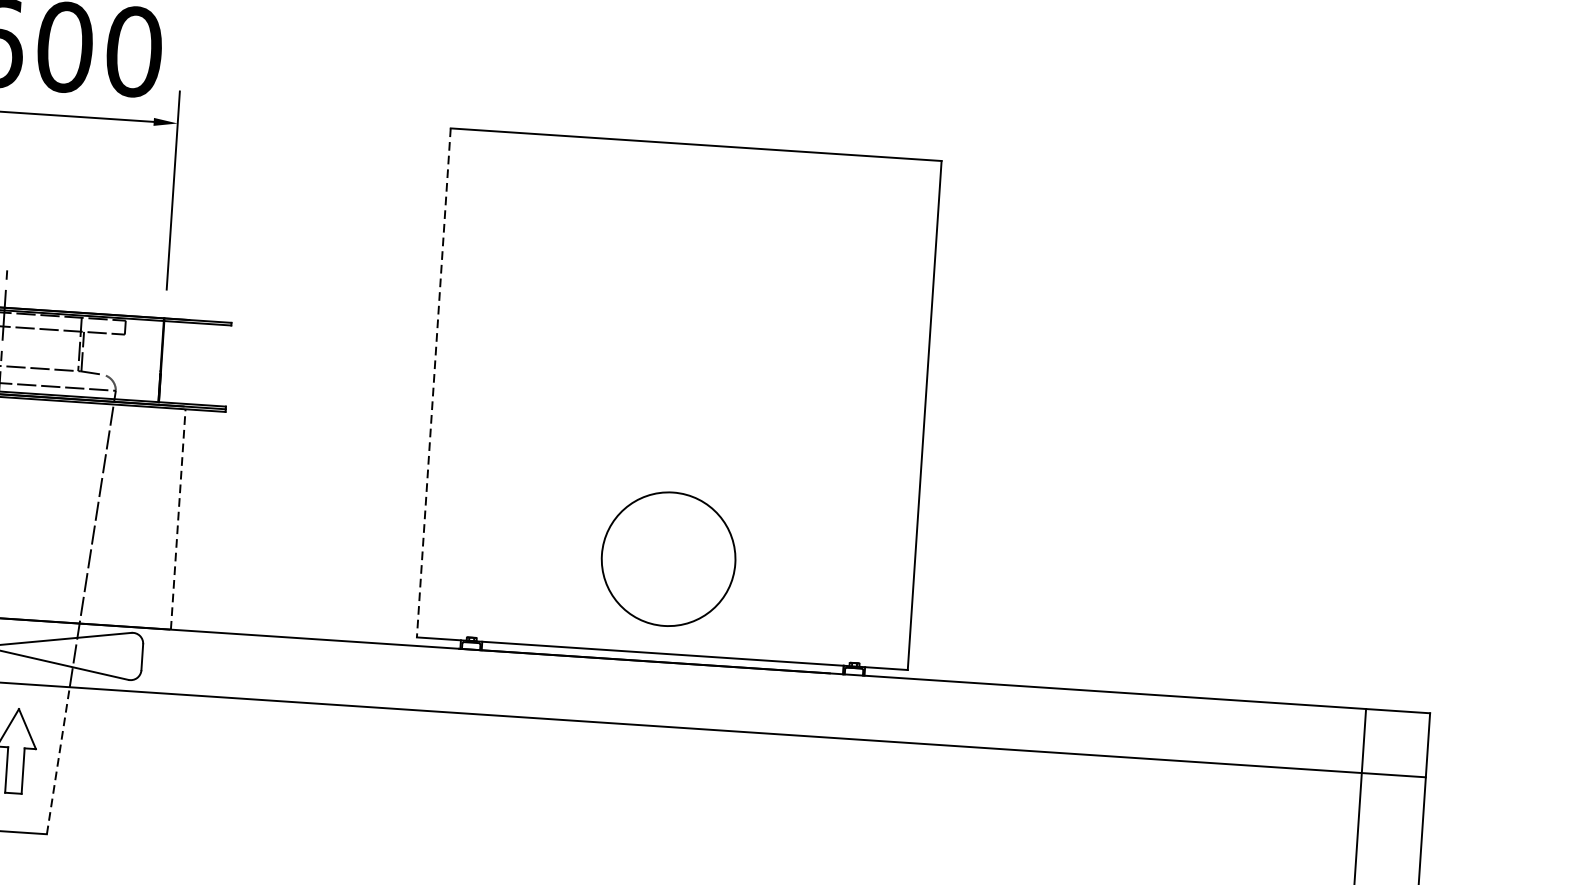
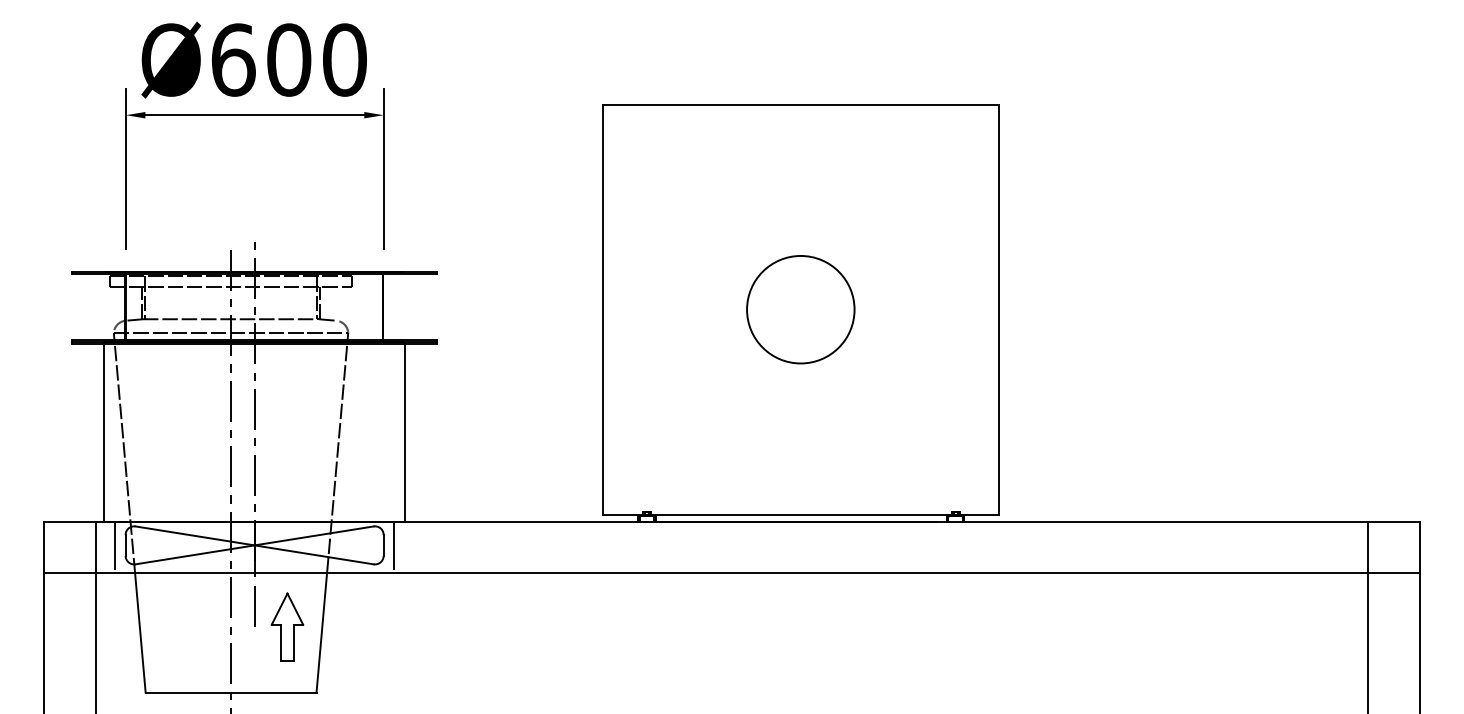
line: (433, 383) -> (602, 310), dashed -> solid
line: (178, 518) -> (405, 432), dashed -> solid
circle: (668, 558) -> (800, 309), moved
line: (155, 658) -> (394, 545), added
line: (58, 760) -> (321, 632), dashed -> solid

